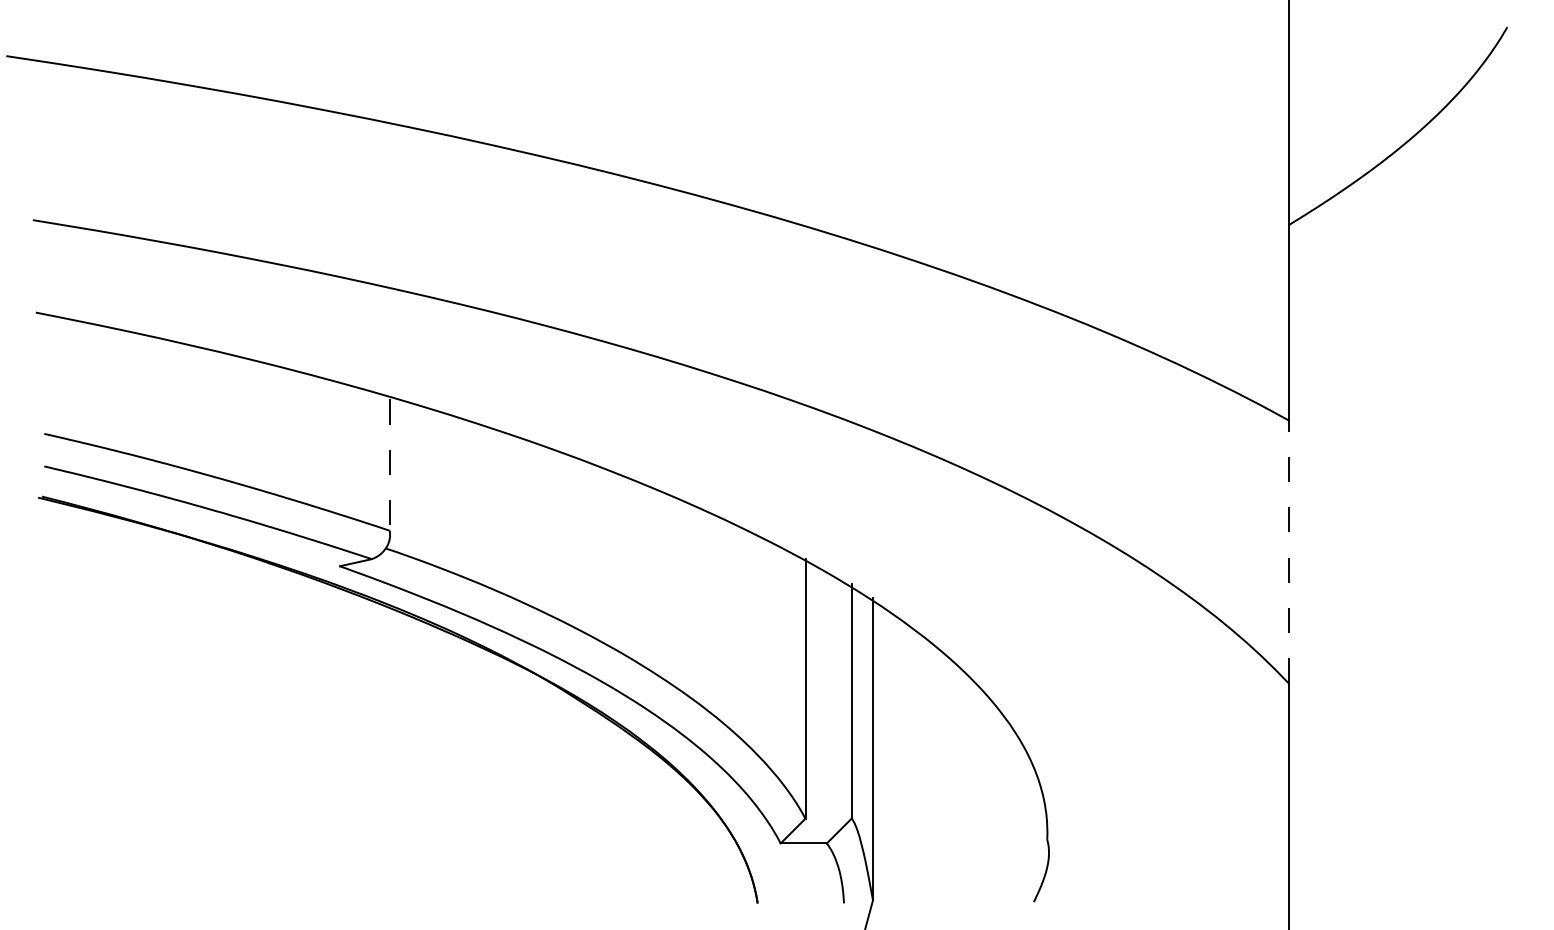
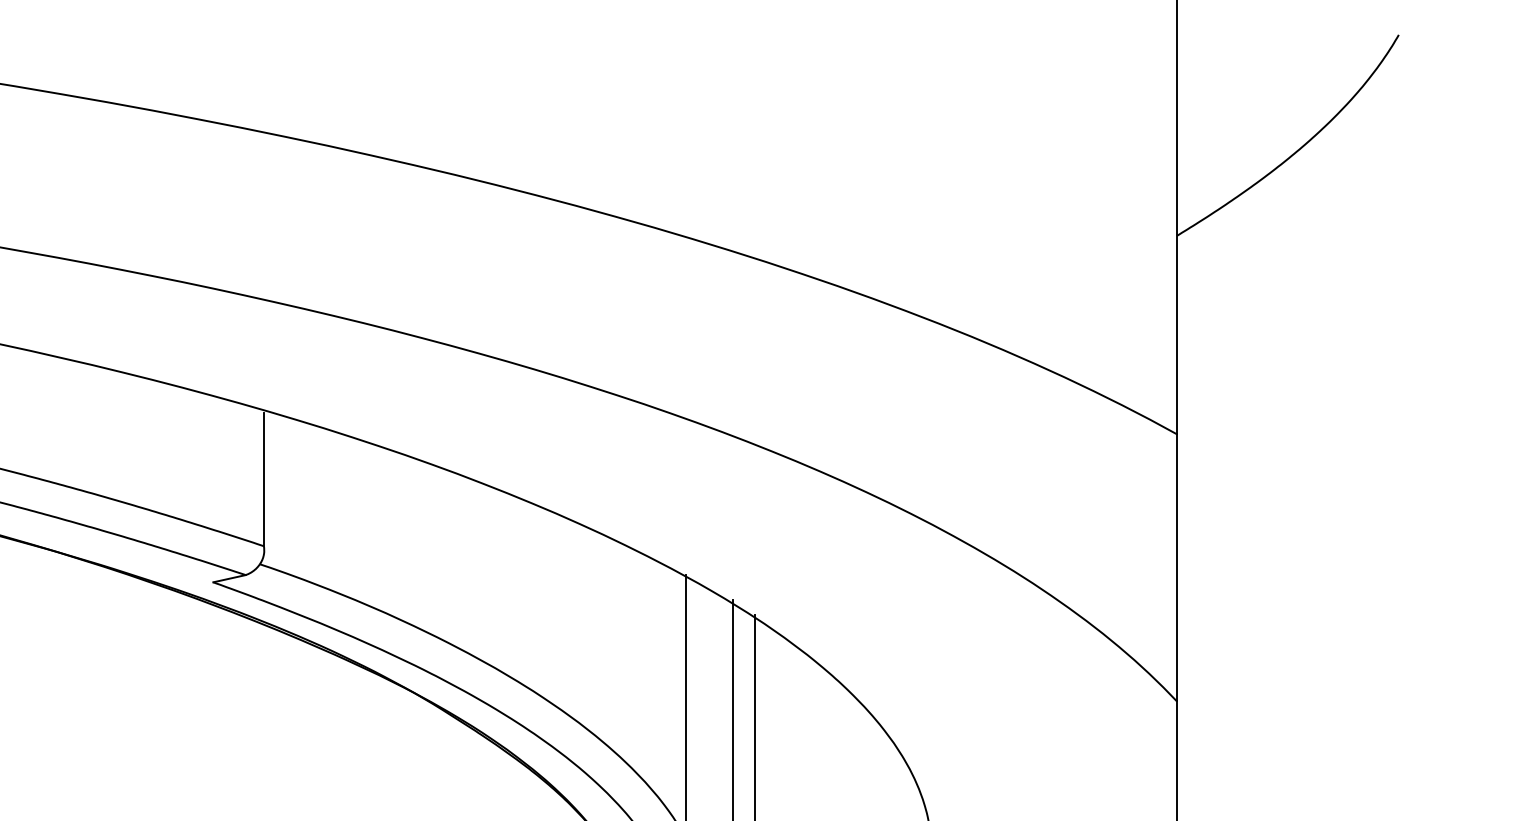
line: (389, 465) -> (263, 480), dashed -> solid
line: (1288, 552) -> (1176, 568), dashed -> solid

